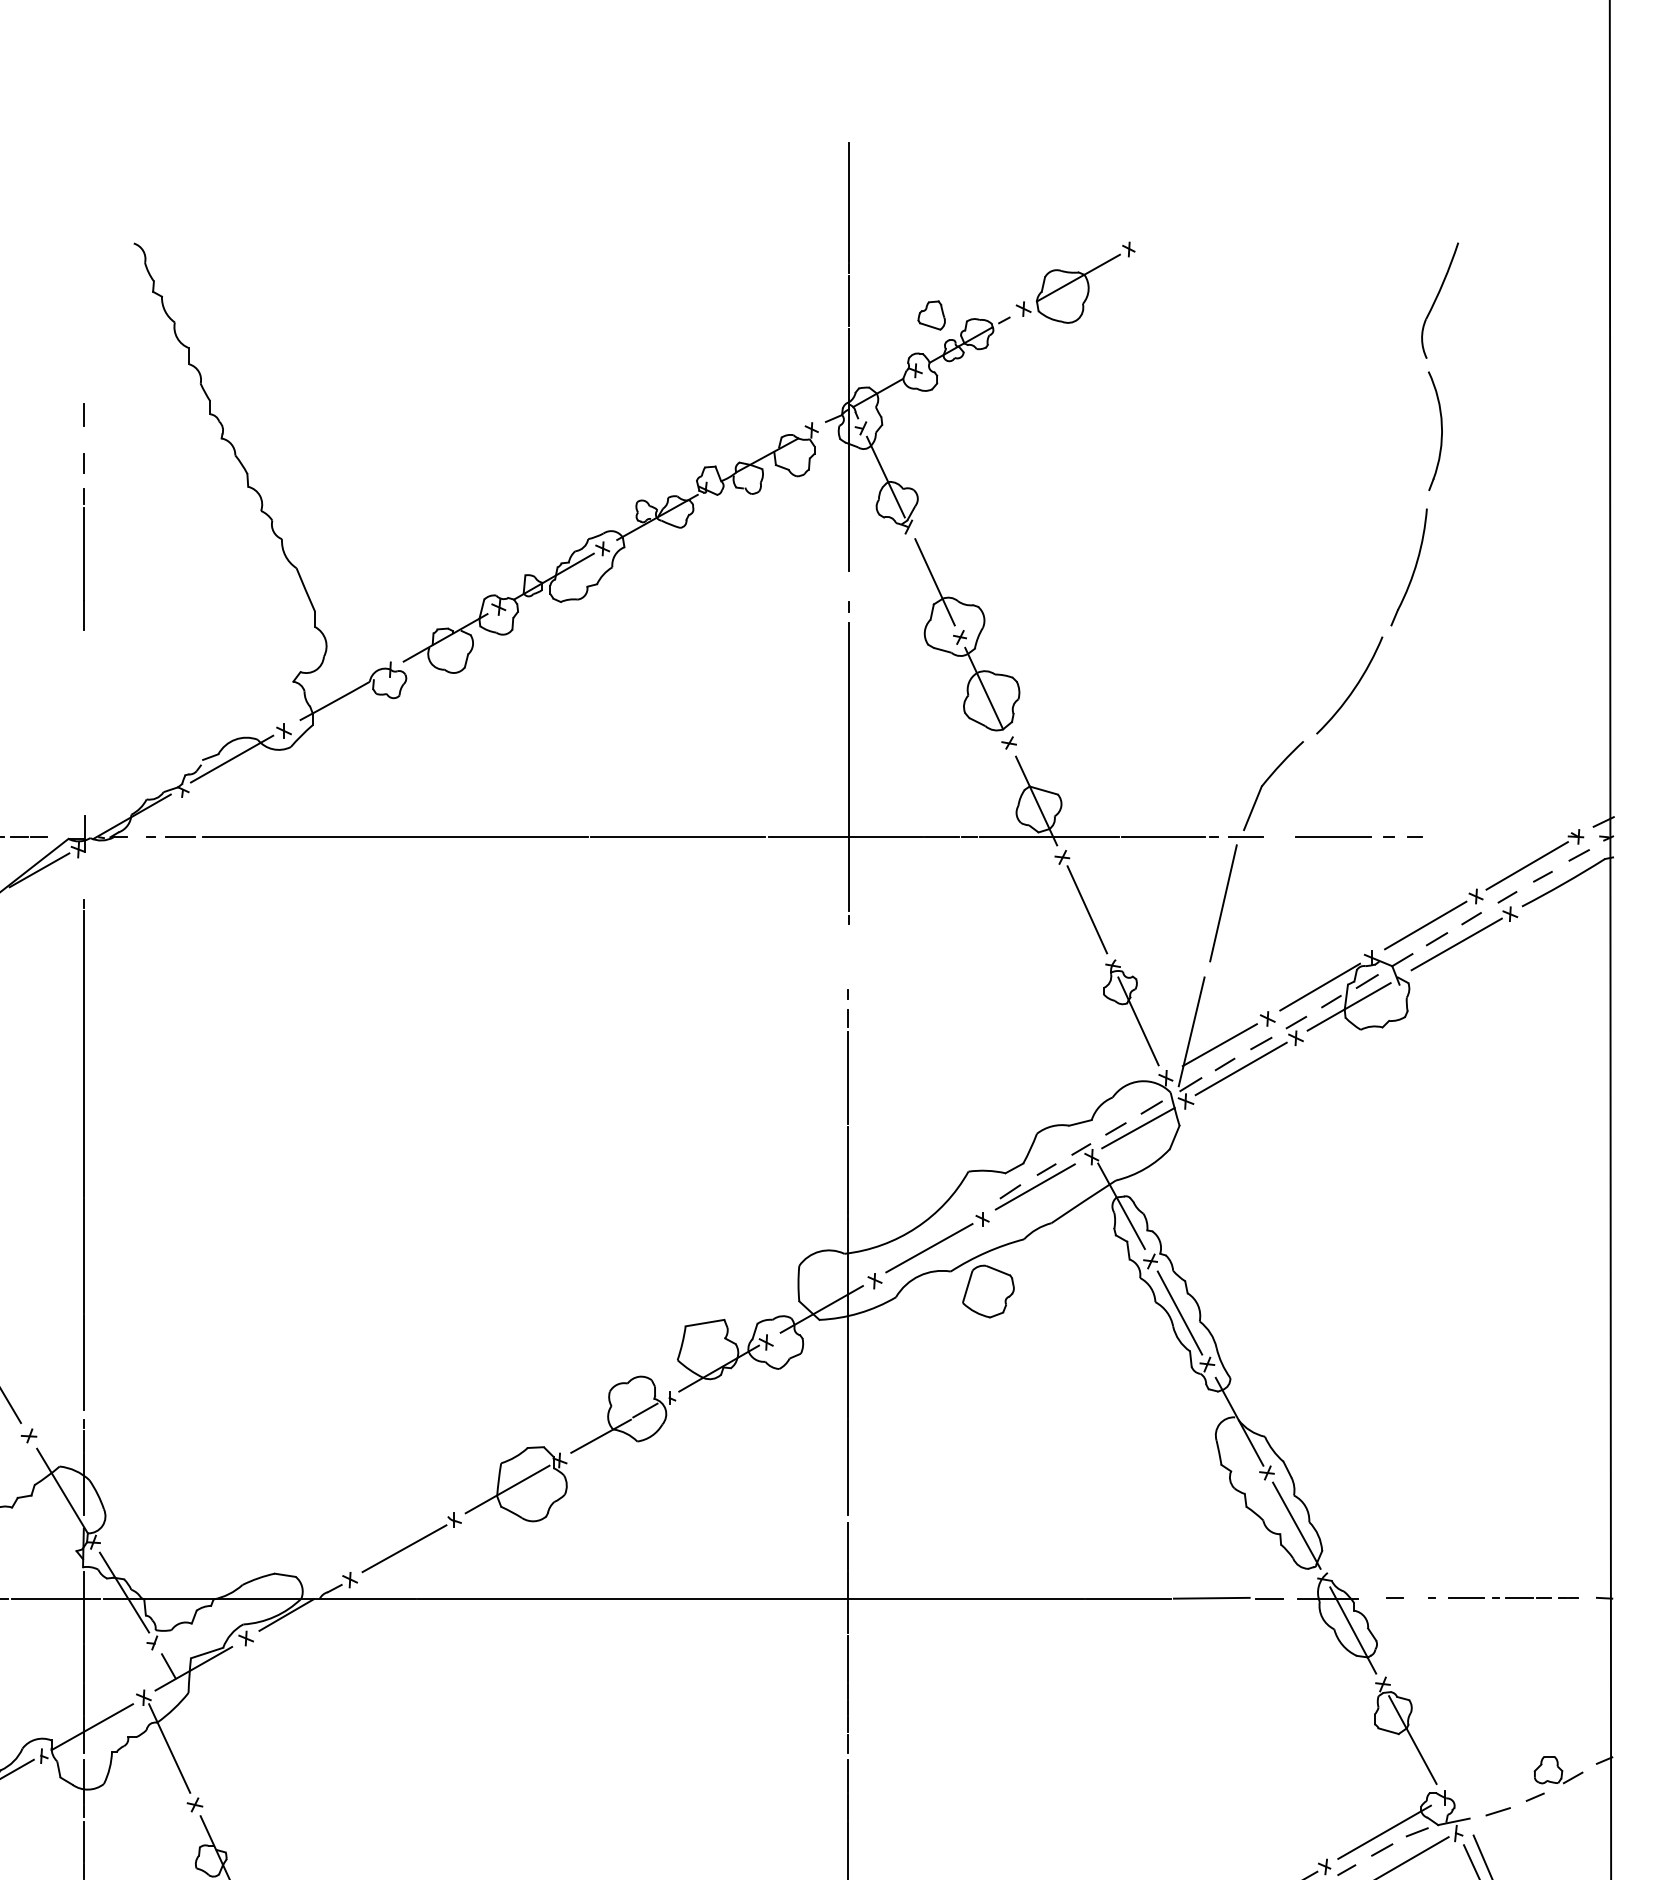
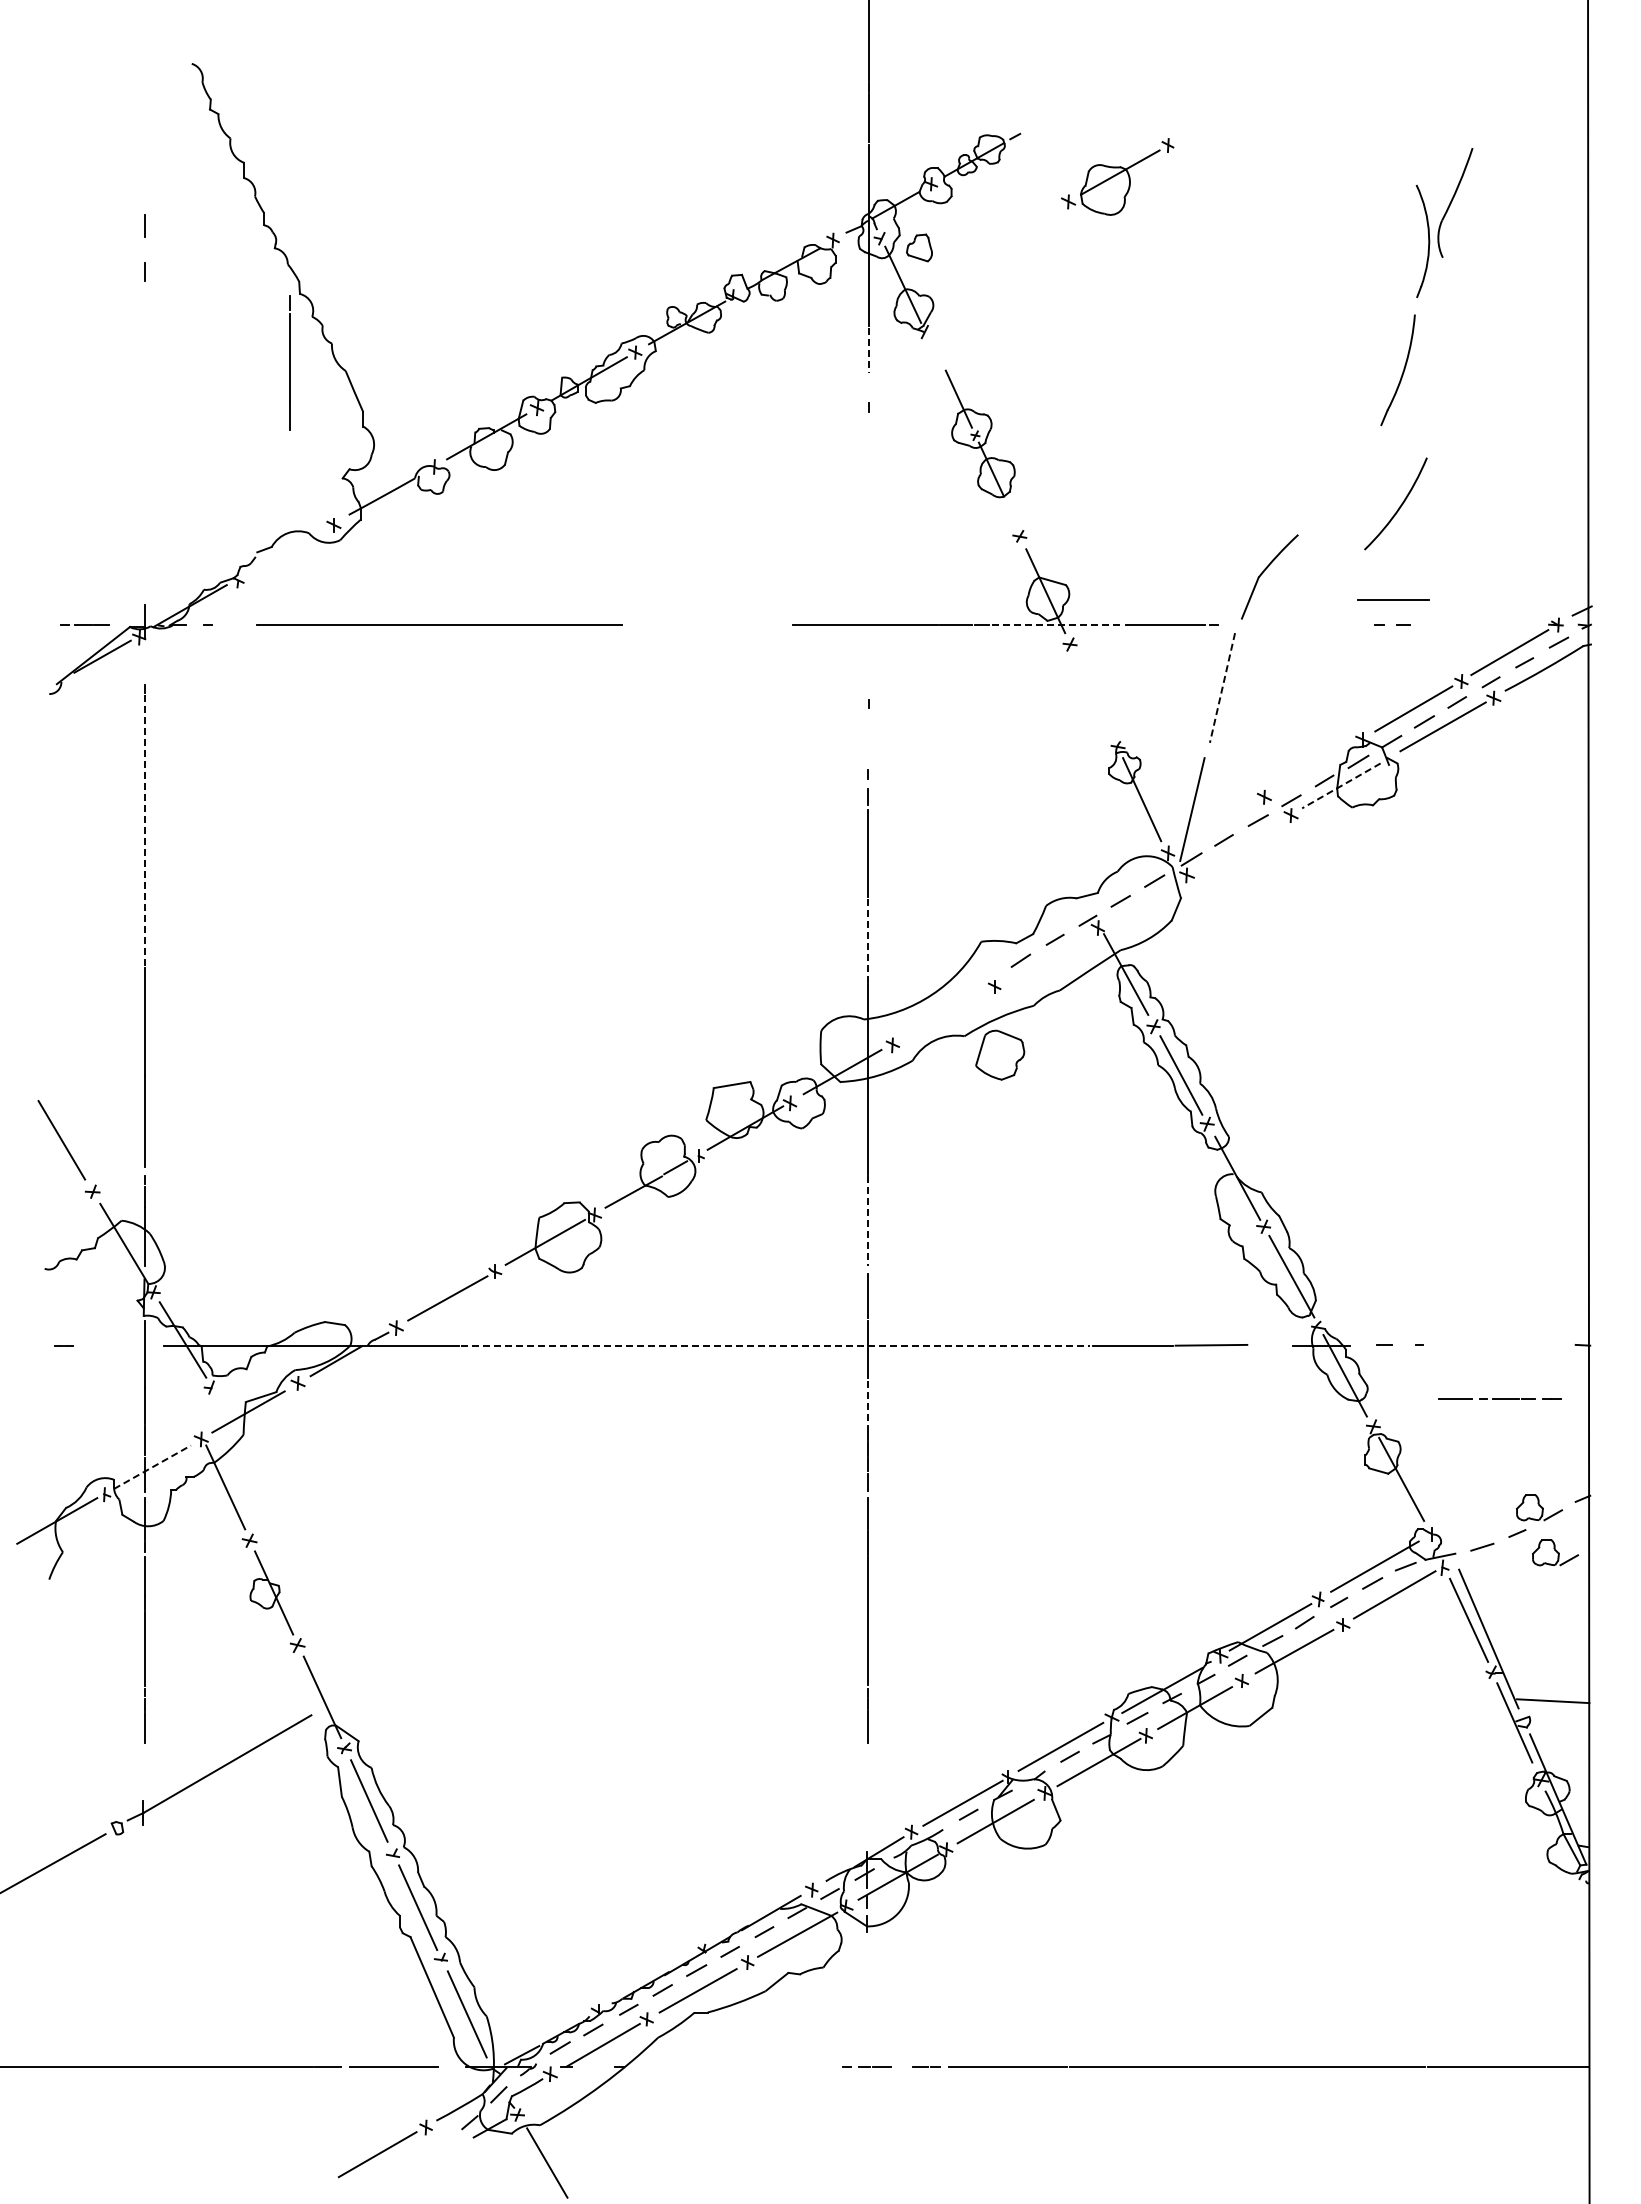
part: (1075, 282) -> (1117, 176), moved
part: (1440, 300) -> (1455, 202), moved
part: (931, 315) -> (919, 247), moved
line: (849, 546) -> (868, 350), solid -> dashed
line: (83, 559) -> (289, 362), moved
part: (967, 634) -> (980, 433), size x0.7
arc: (1353, 688) -> (1399, 506), moved
line: (231, 759) -> (284, 551), removed
line: (849, 766) -> (868, 558), removed
line: (1333, 836) -> (1393, 599), moved
line: (180, 837) -> (235, 625), removed
line: (677, 837) -> (706, 625), removed
line: (1049, 837) -> (1057, 625), solid -> dashed
line: (1245, 837) -> (1243, 625), removed
line: (1223, 903) -> (1222, 688), solid -> dashed
line: (1087, 909) -> (1093, 693), removed
line: (1319, 987) -> (1313, 767), removed
line: (1348, 1007) -> (1340, 786), solid -> dashed
line: (1220, 1044) -> (1219, 821), removed
line: (83, 1054) -> (144, 830), solid -> dashed
line: (1241, 1068) -> (1239, 844), removed
line: (1137, 1128) -> (1141, 900), removed
line: (848, 1171) -> (867, 941), solid -> dashed
line: (1035, 1186) -> (1044, 955), removed
line: (929, 1248) -> (944, 1014), removed
line: (848, 1467) -> (867, 1221), solid -> dashed
line: (1513, 1597) -> (1499, 1398), moved
line: (55, 1598) -> (117, 1345), removed
line: (750, 1598) -> (775, 1345), solid -> dashed
line: (1268, 1598) -> (1265, 1345), removed
line: (848, 1659) -> (867, 1403), solid -> dashed
line: (168, 1666) -> (224, 1409), removed
line: (92, 1726) -> (152, 1466), solid -> dashed
part: (1575, 1817) -> (1555, 1552), added

